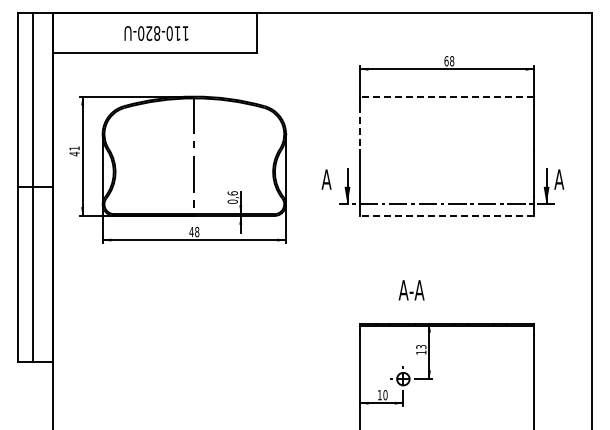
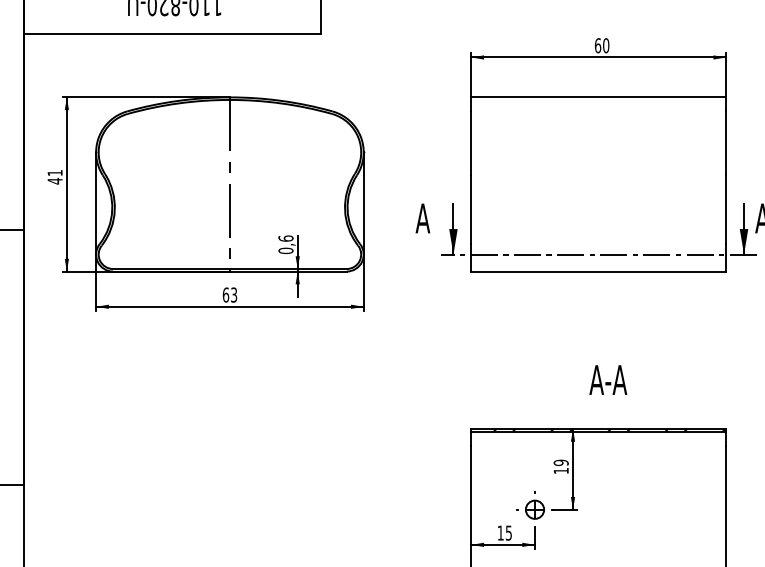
text: (452, 60) -> (606, 44), 68 -> 60
line: (446, 96) -> (597, 97), dashed -> solid
line: (359, 128) -> (470, 143), dashed -> solid
line: (446, 215) -> (597, 270), dashed -> solid
text: (194, 231) -> (230, 294), 48 -> 63
text: (411, 290) -> (608, 380), moved
text: (421, 346) -> (561, 462), 13 -> 19
text: (385, 395) -> (508, 533), 10 -> 15

